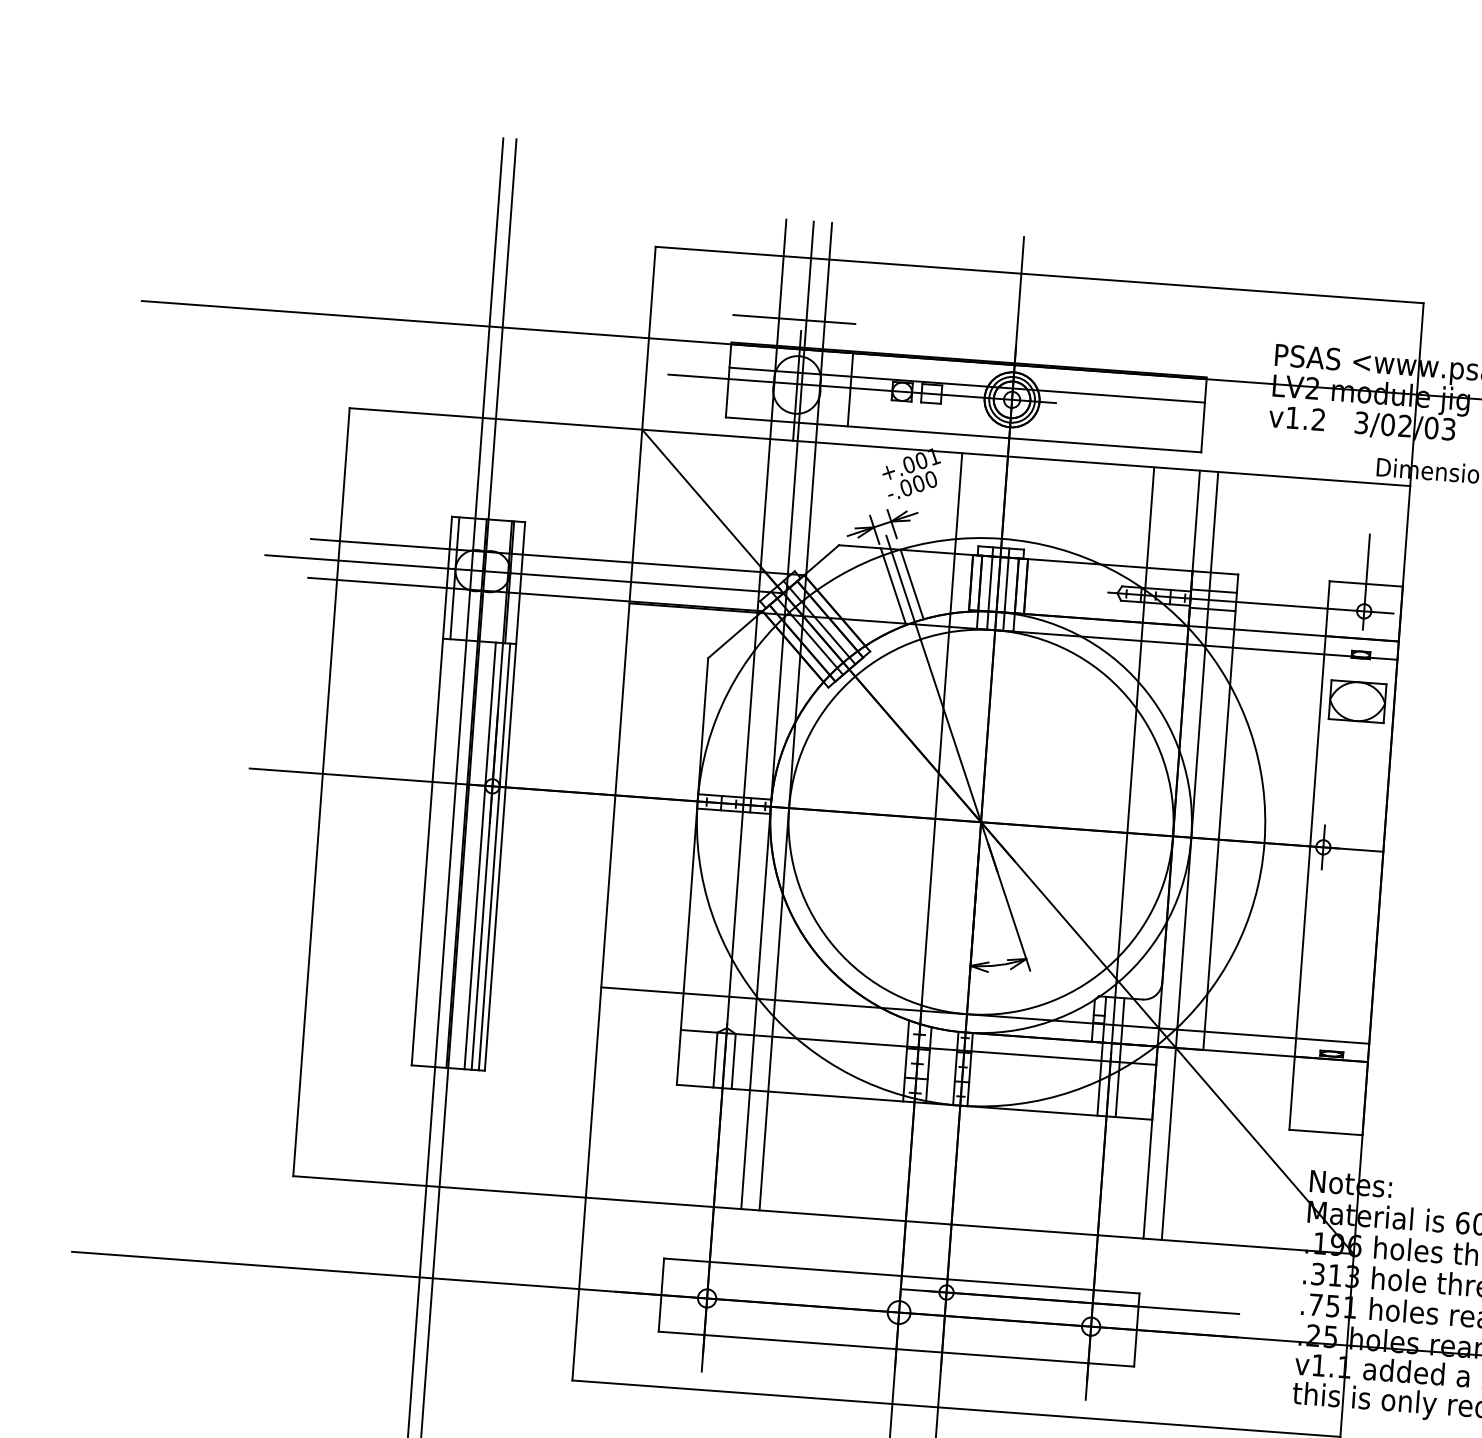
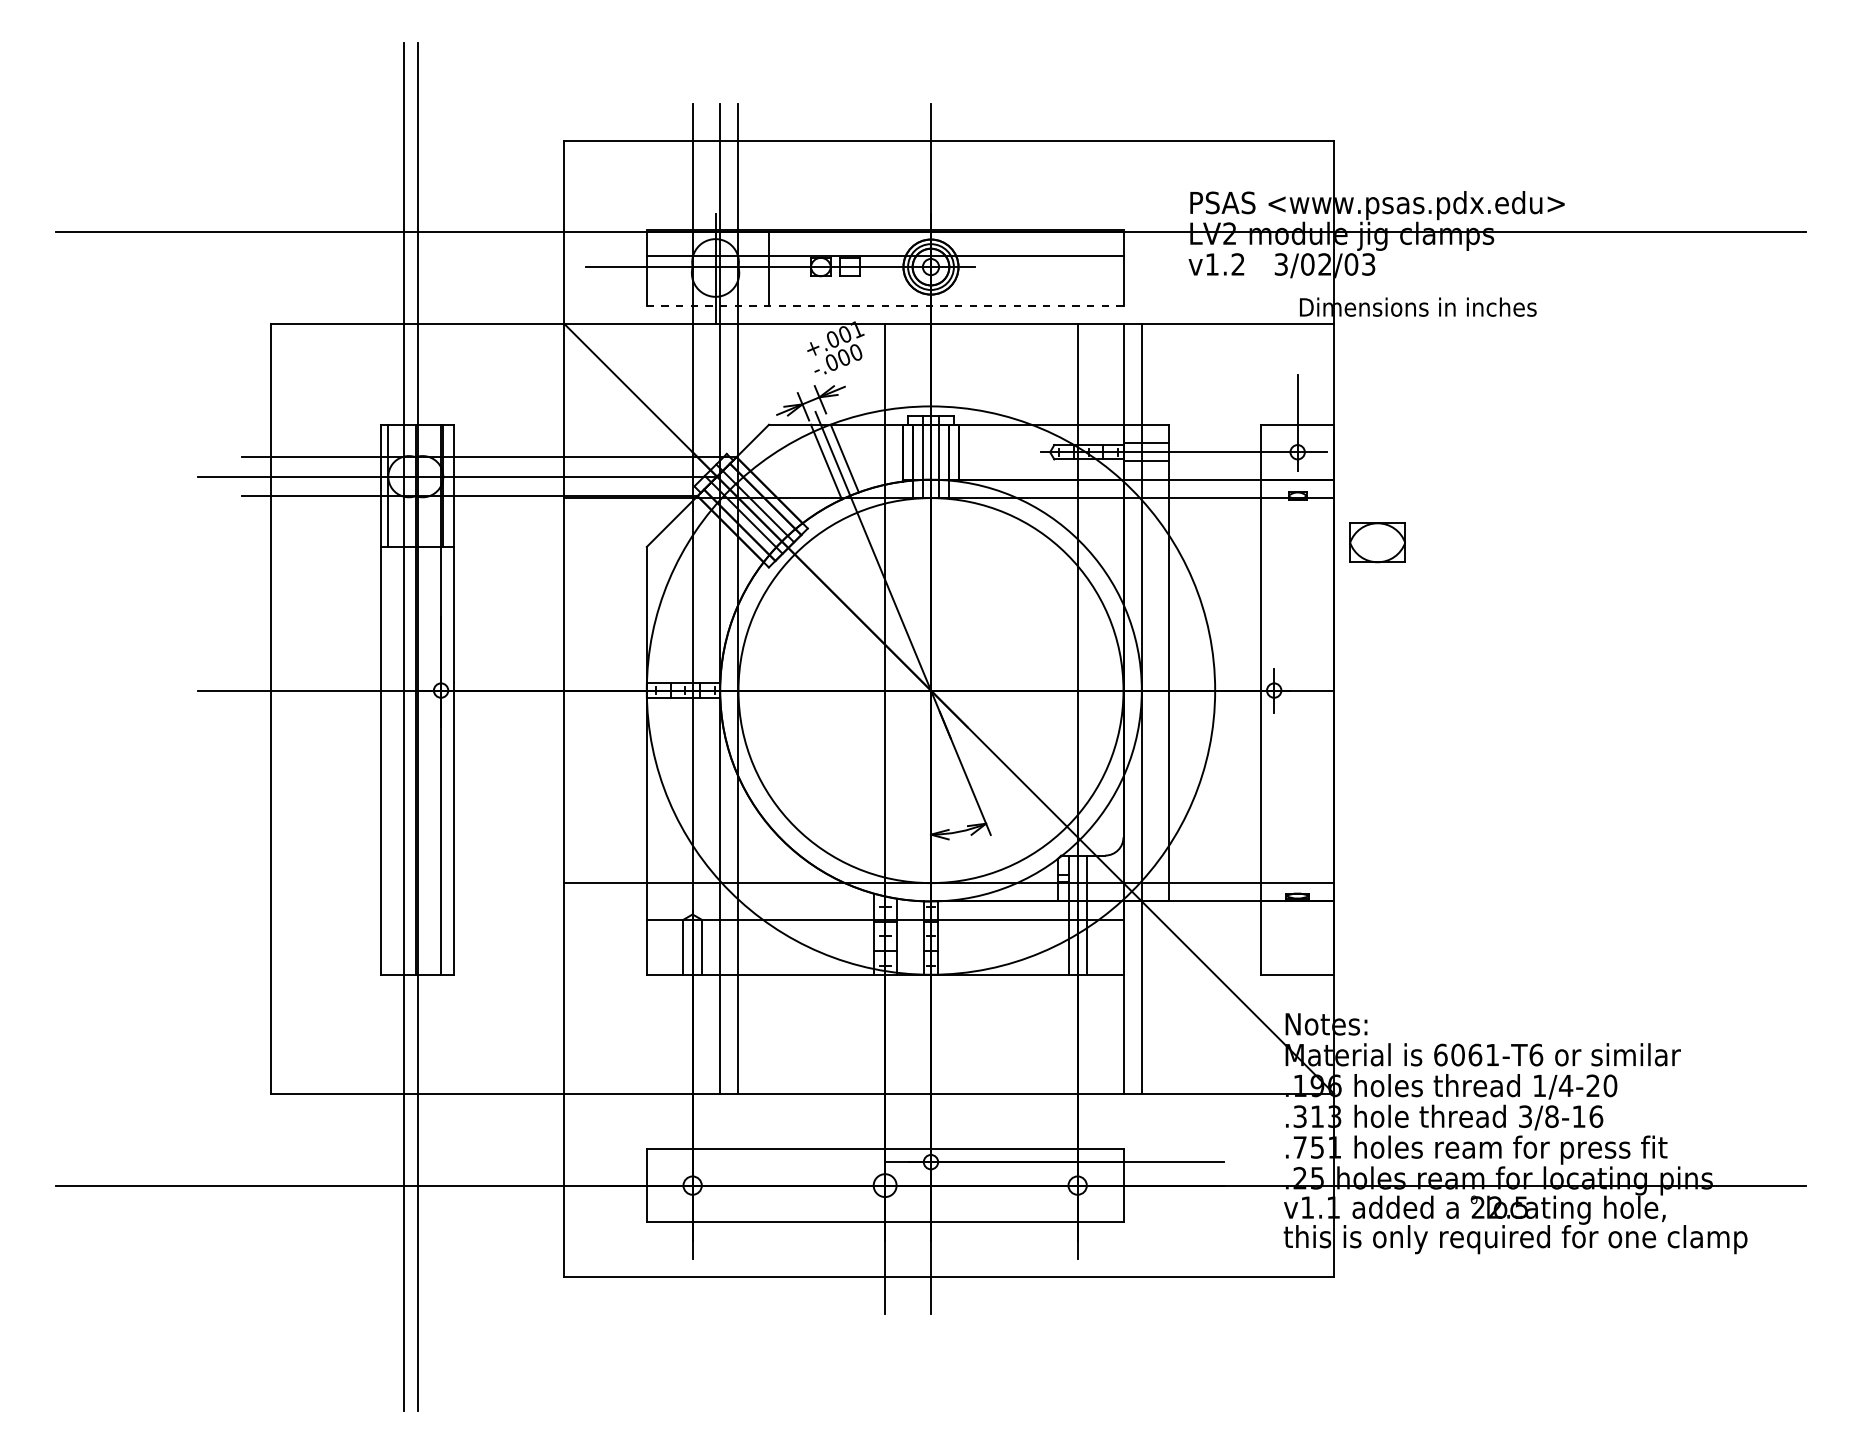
line: (793, 319) -> (707, 202), removed
line: (963, 434) -> (885, 305), solid -> dashed
part: (1357, 701) -> (1377, 542), moved
line: (479, 855) -> (433, 760), removed
line: (494, 856) -> (448, 760), removed

